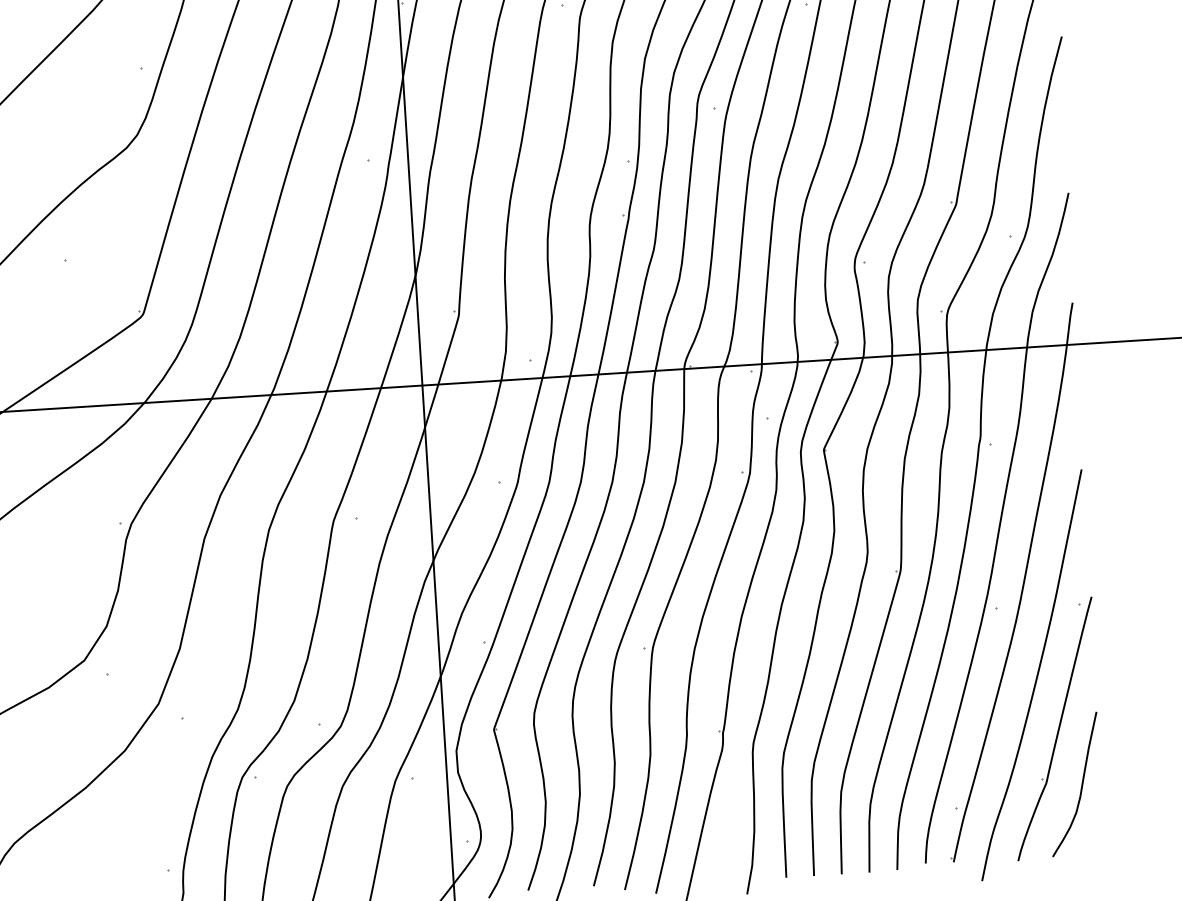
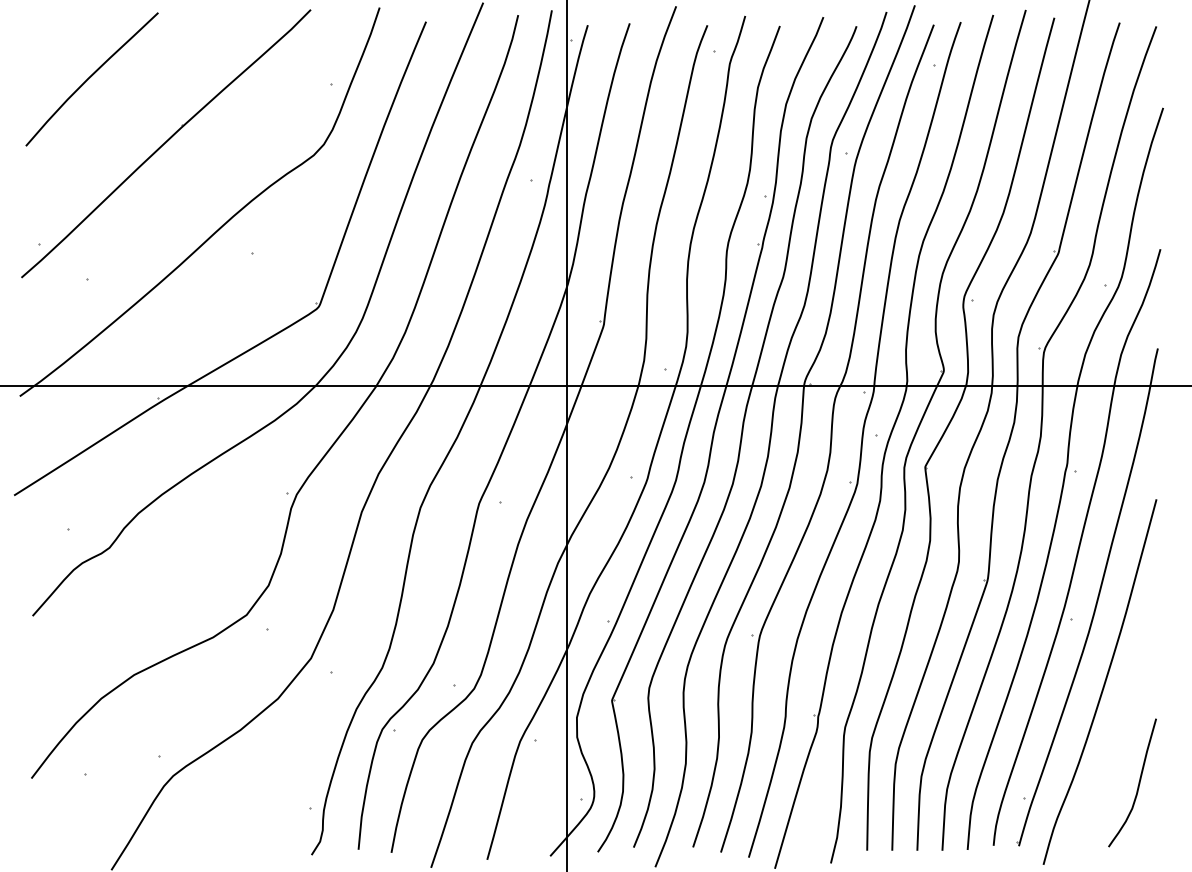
part: (1054, 728) -> (1117, 731), removed

